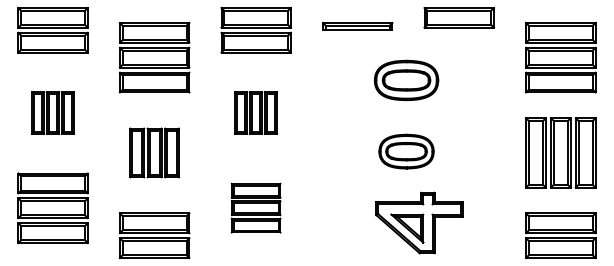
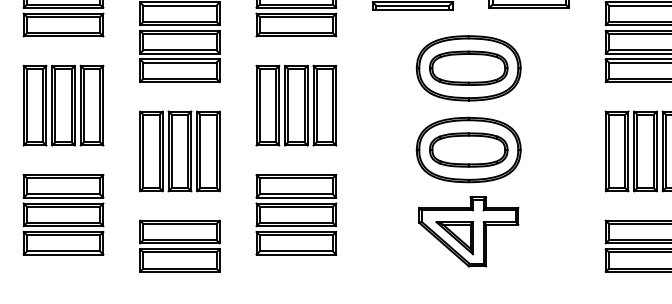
part: (406, 80) -> (468, 68), size x1.43
part: (52, 112) -> (62, 105), size x1.67
part: (255, 112) -> (295, 105), size x1.67
part: (406, 151) -> (468, 149), size x1.67
part: (154, 152) -> (179, 150), size x1.43
part: (255, 207) -> (295, 213), size x1.43
part: (419, 222) -> (468, 231), moved

